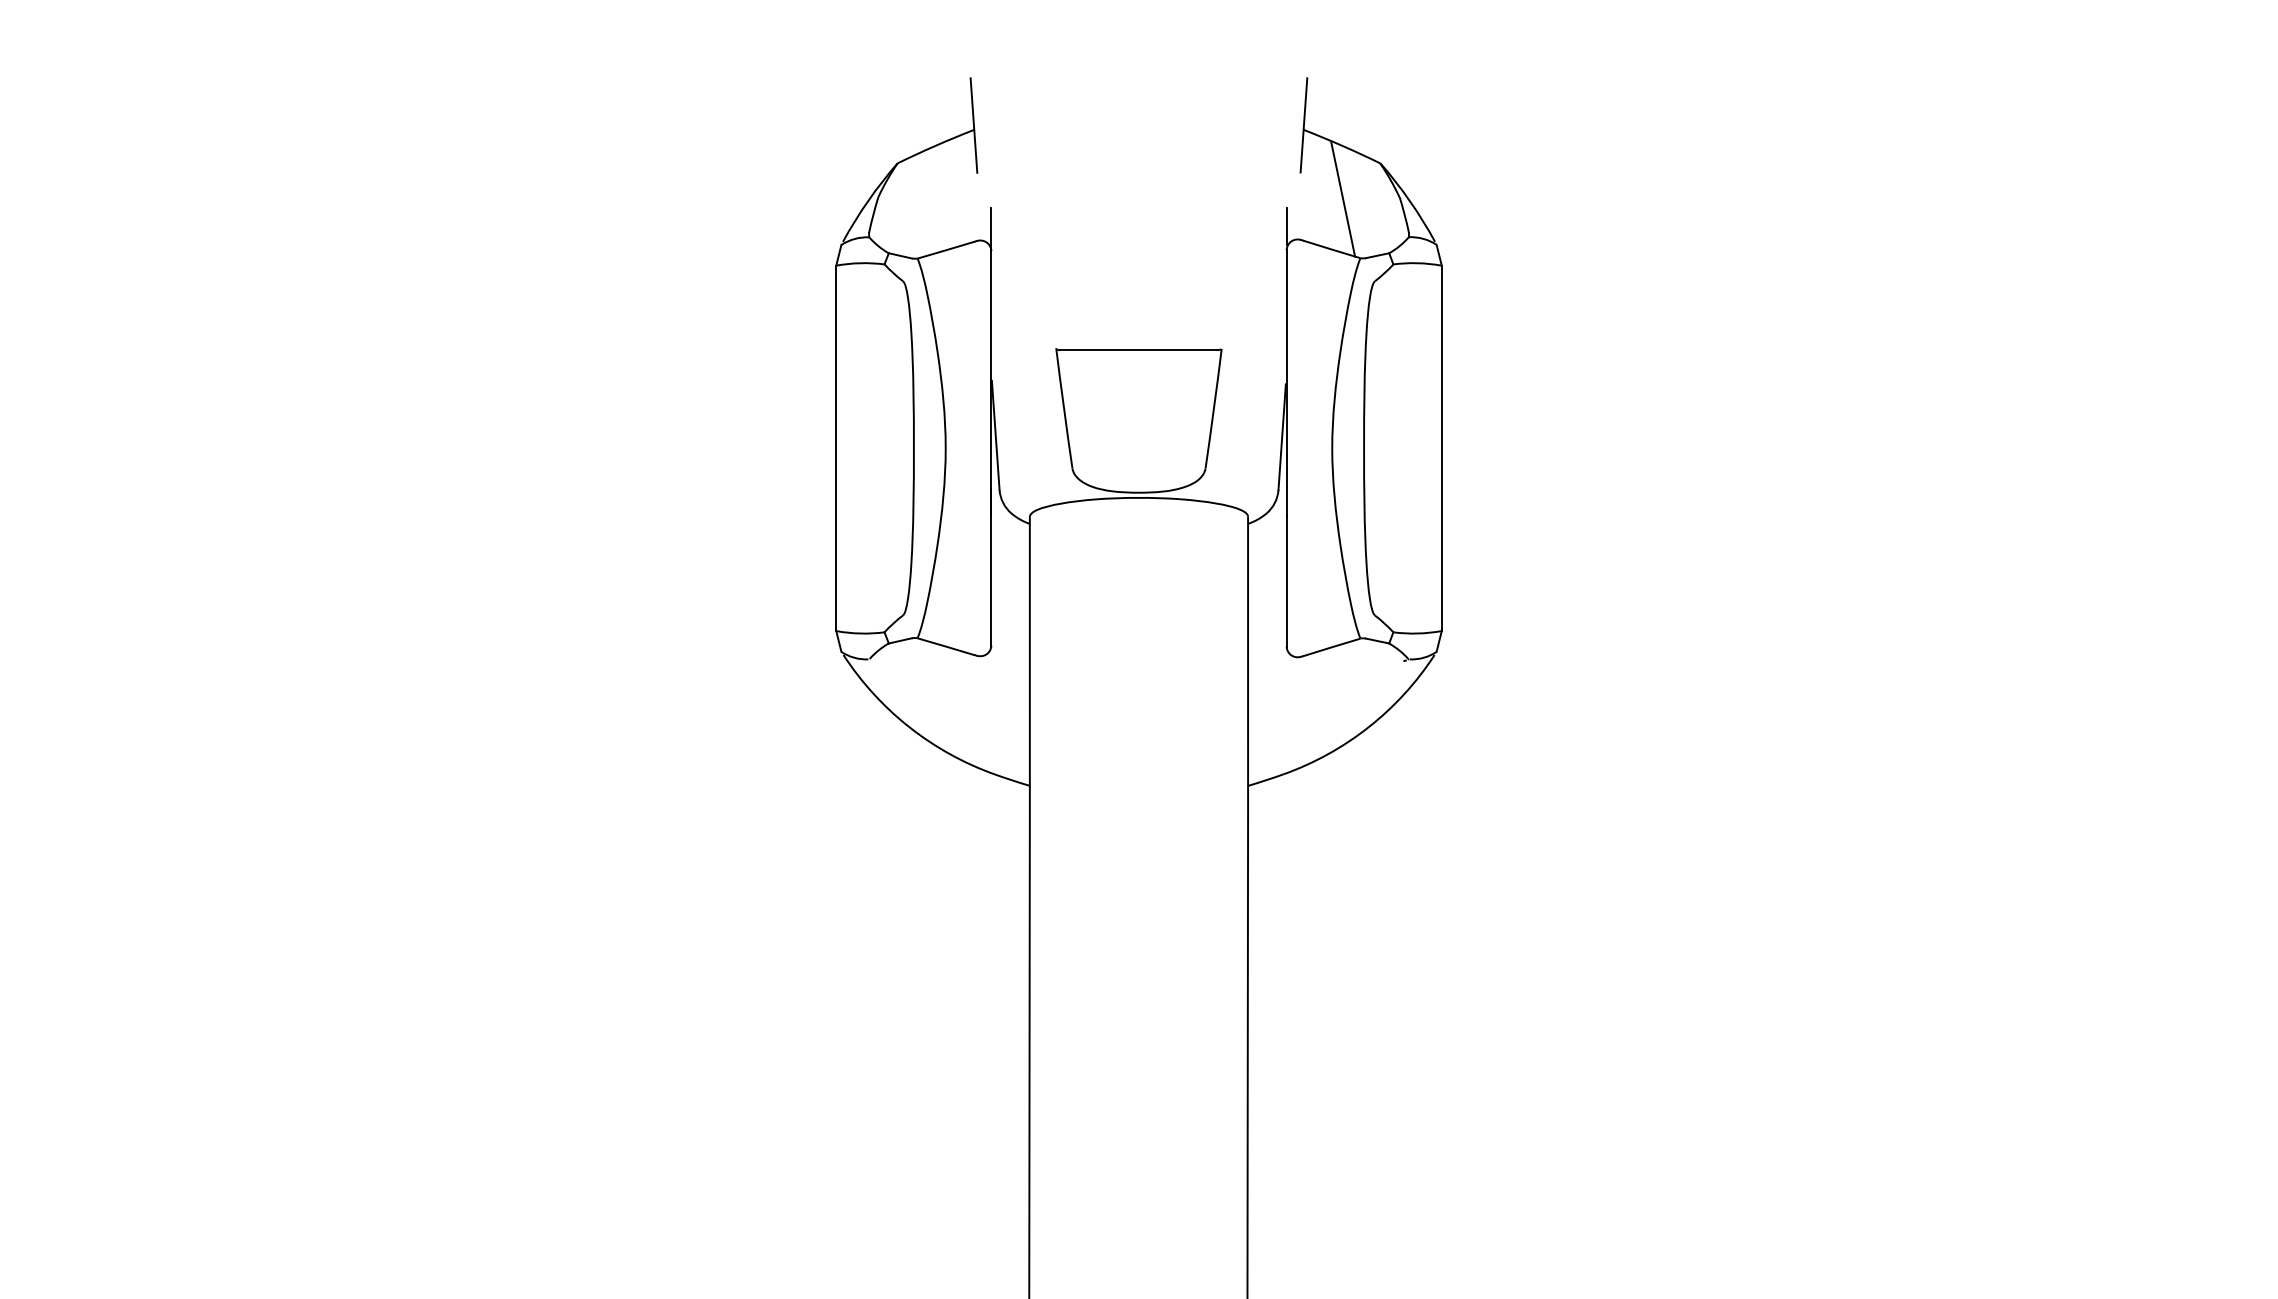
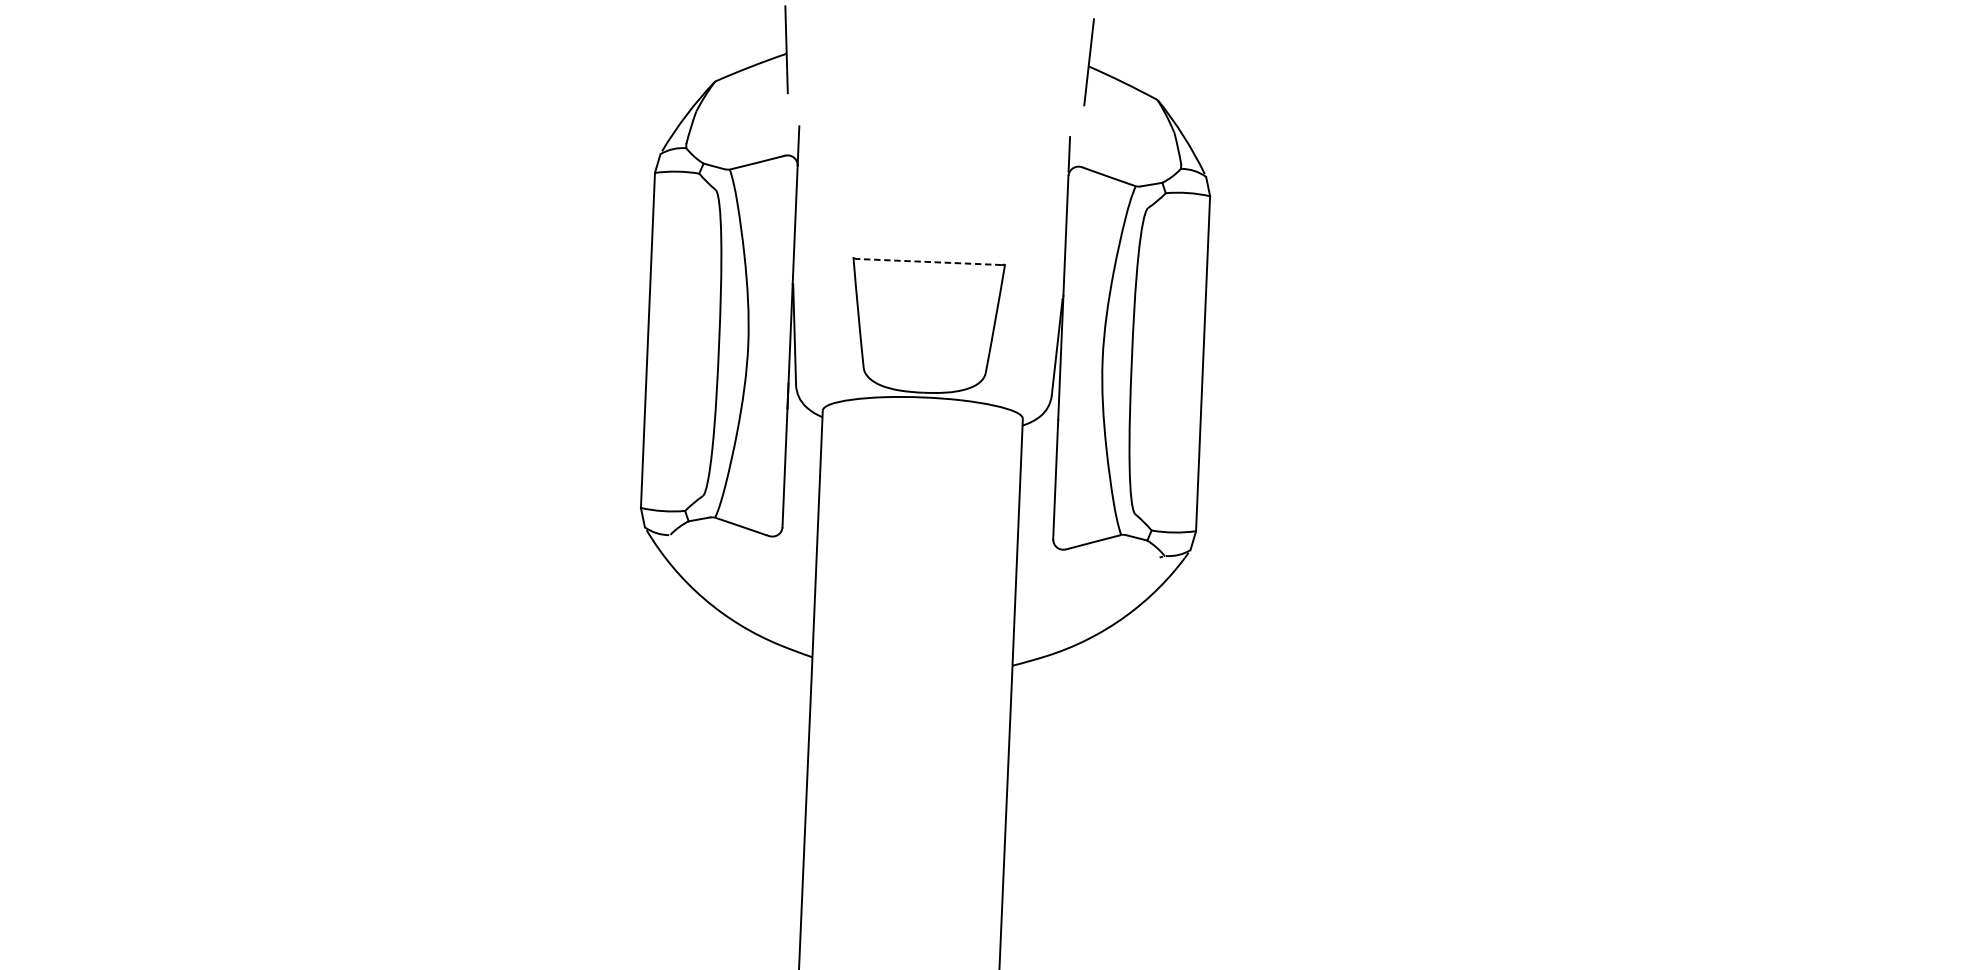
line: (1343, 198) -> (1122, 130), removed
line: (1139, 350) -> (929, 262), solid -> dashed

